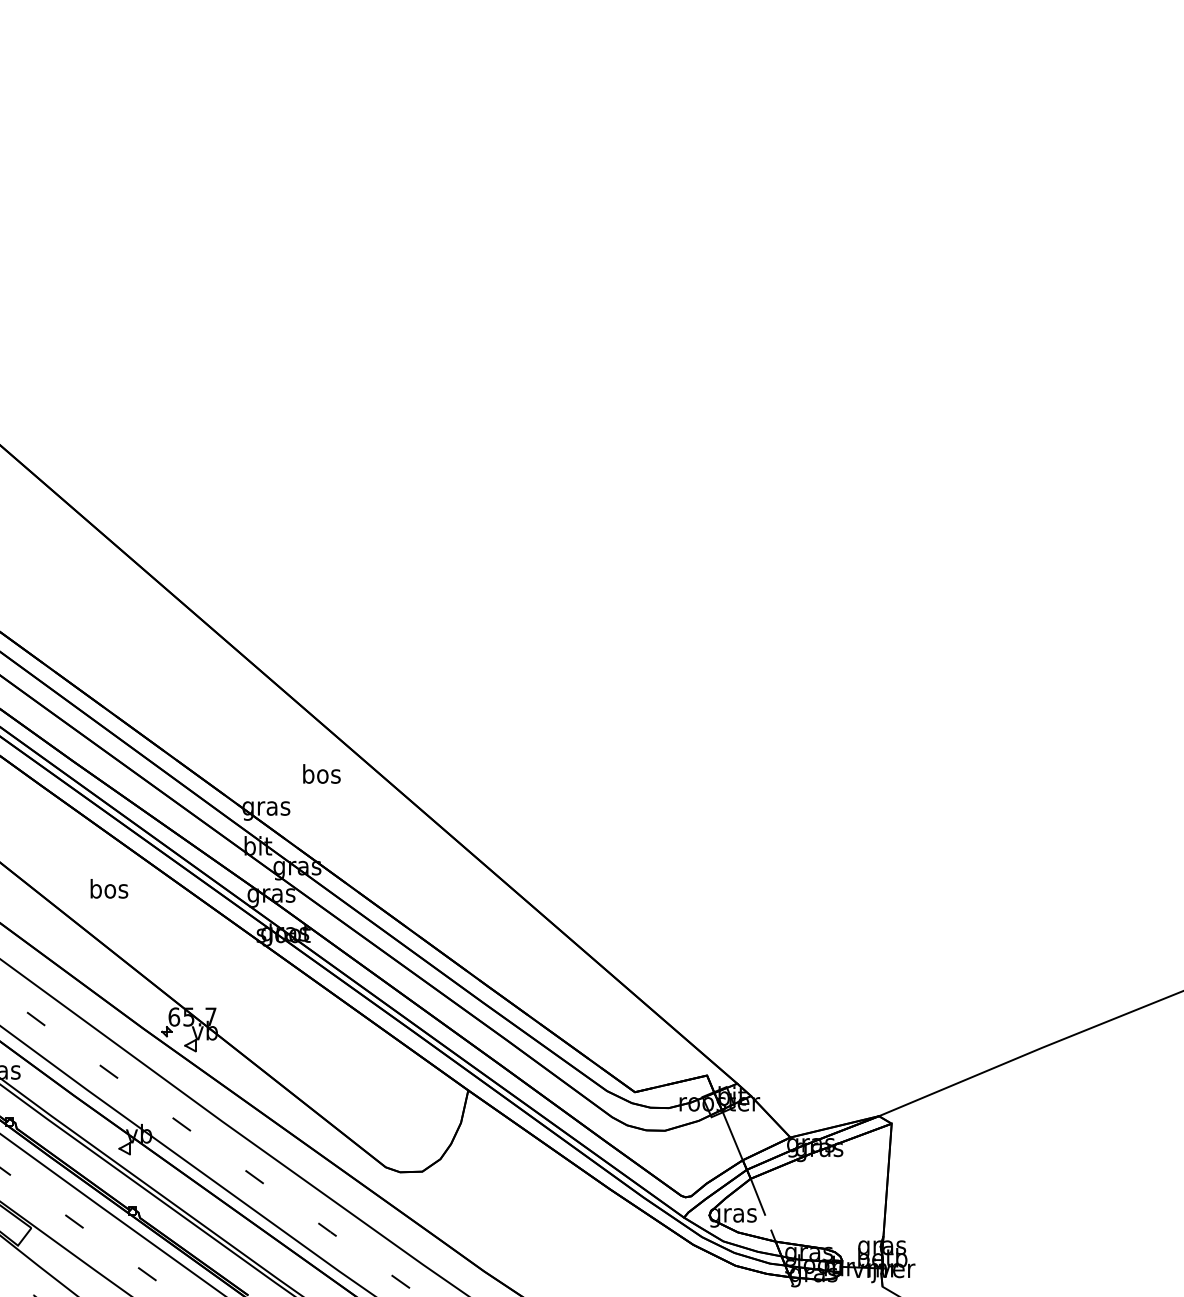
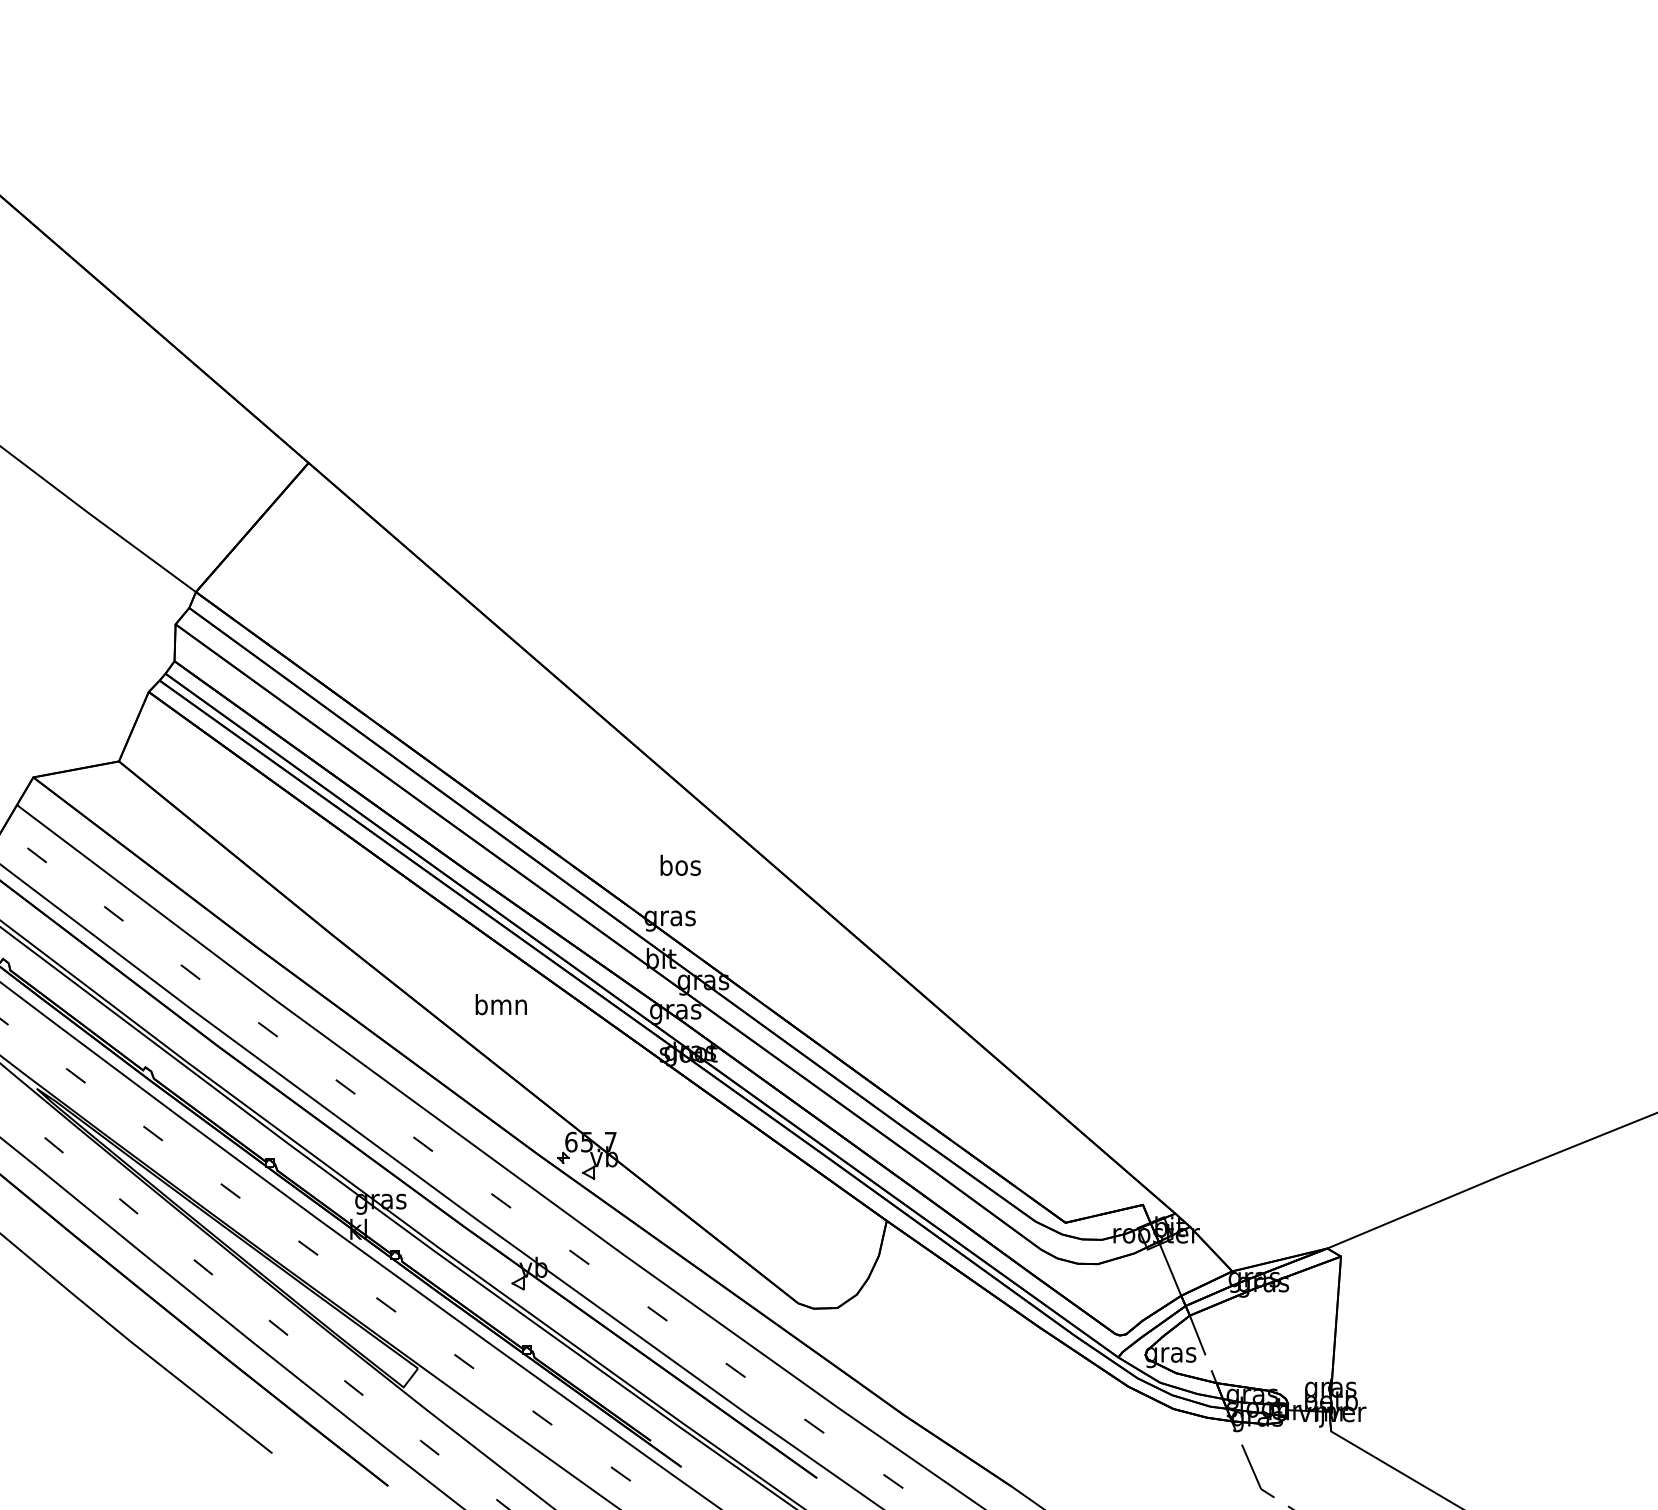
text: (321, 773) -> (680, 864), moved
text: (108, 888) -> (500, 1004), bos -> bmn

